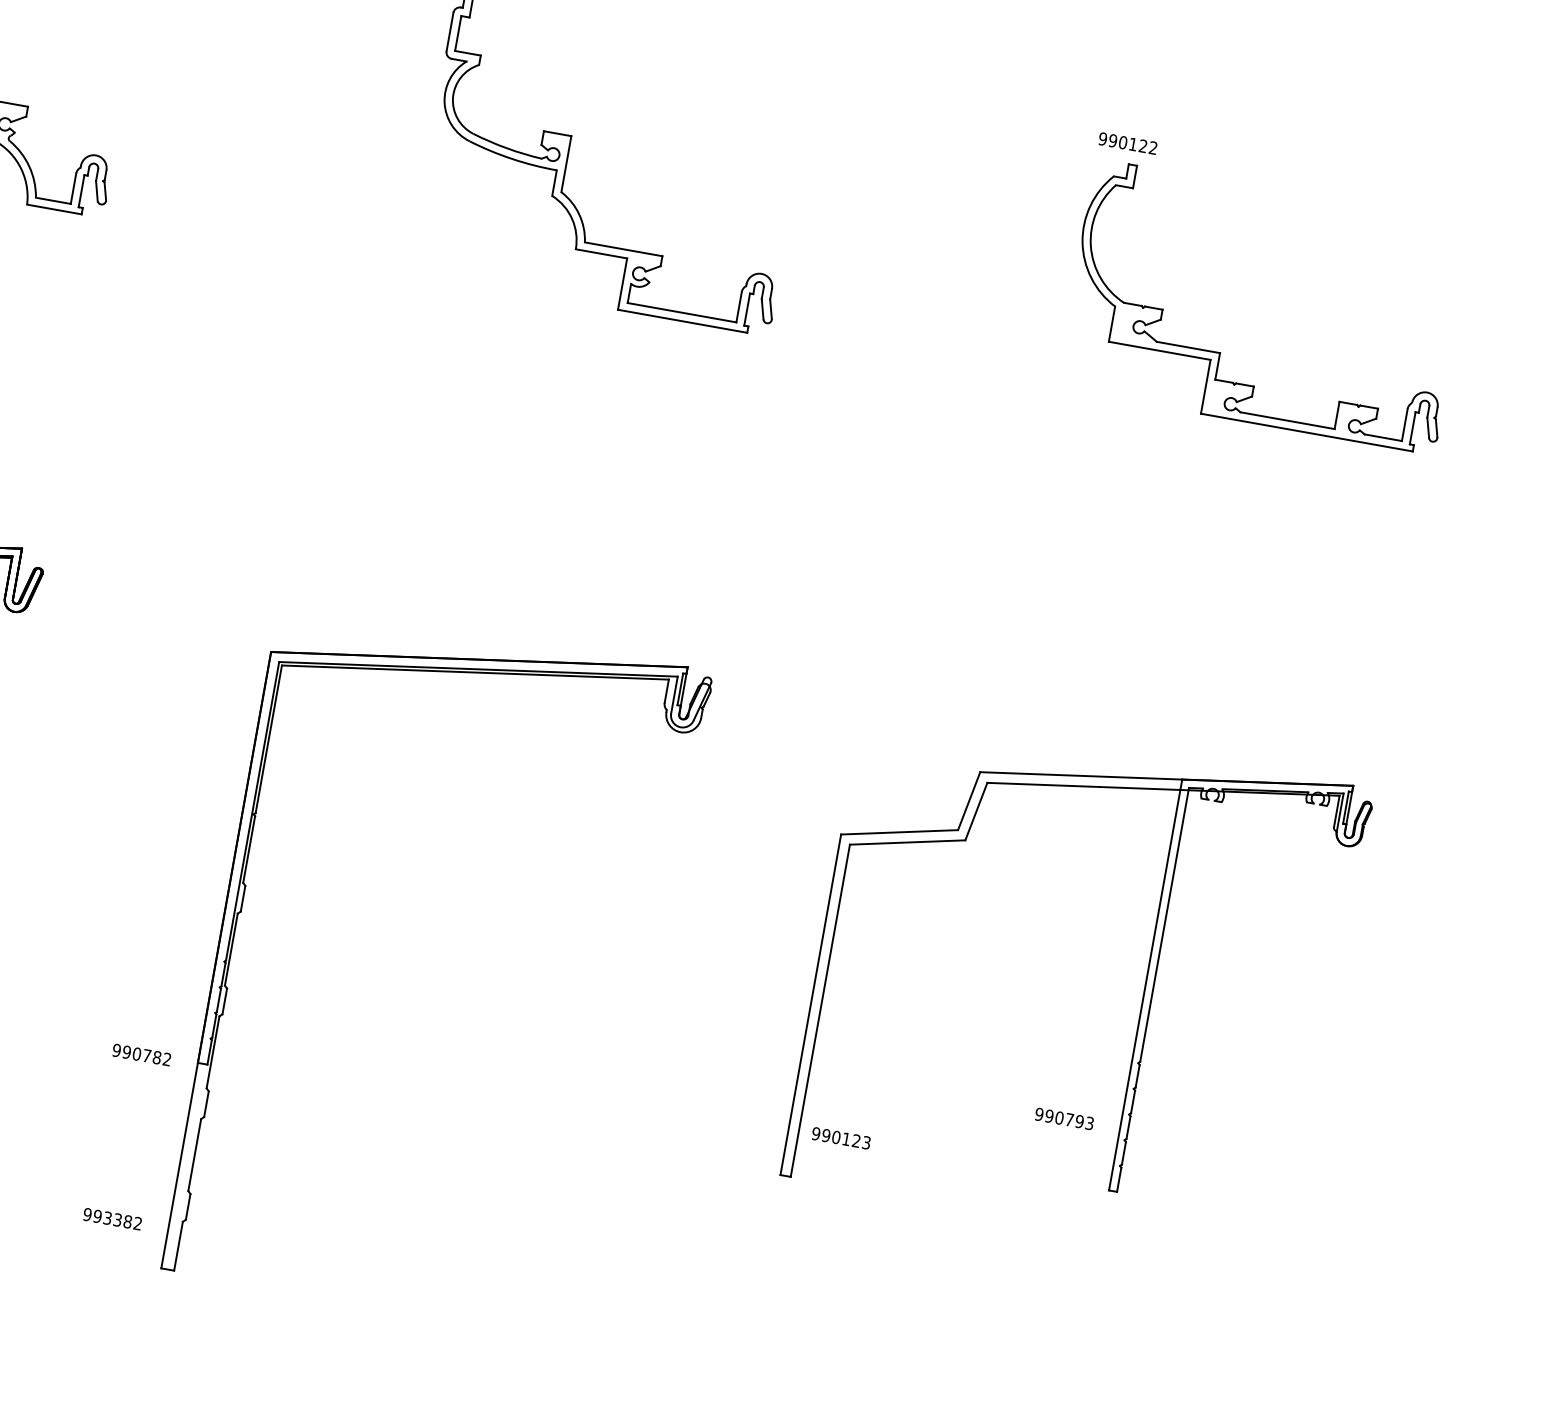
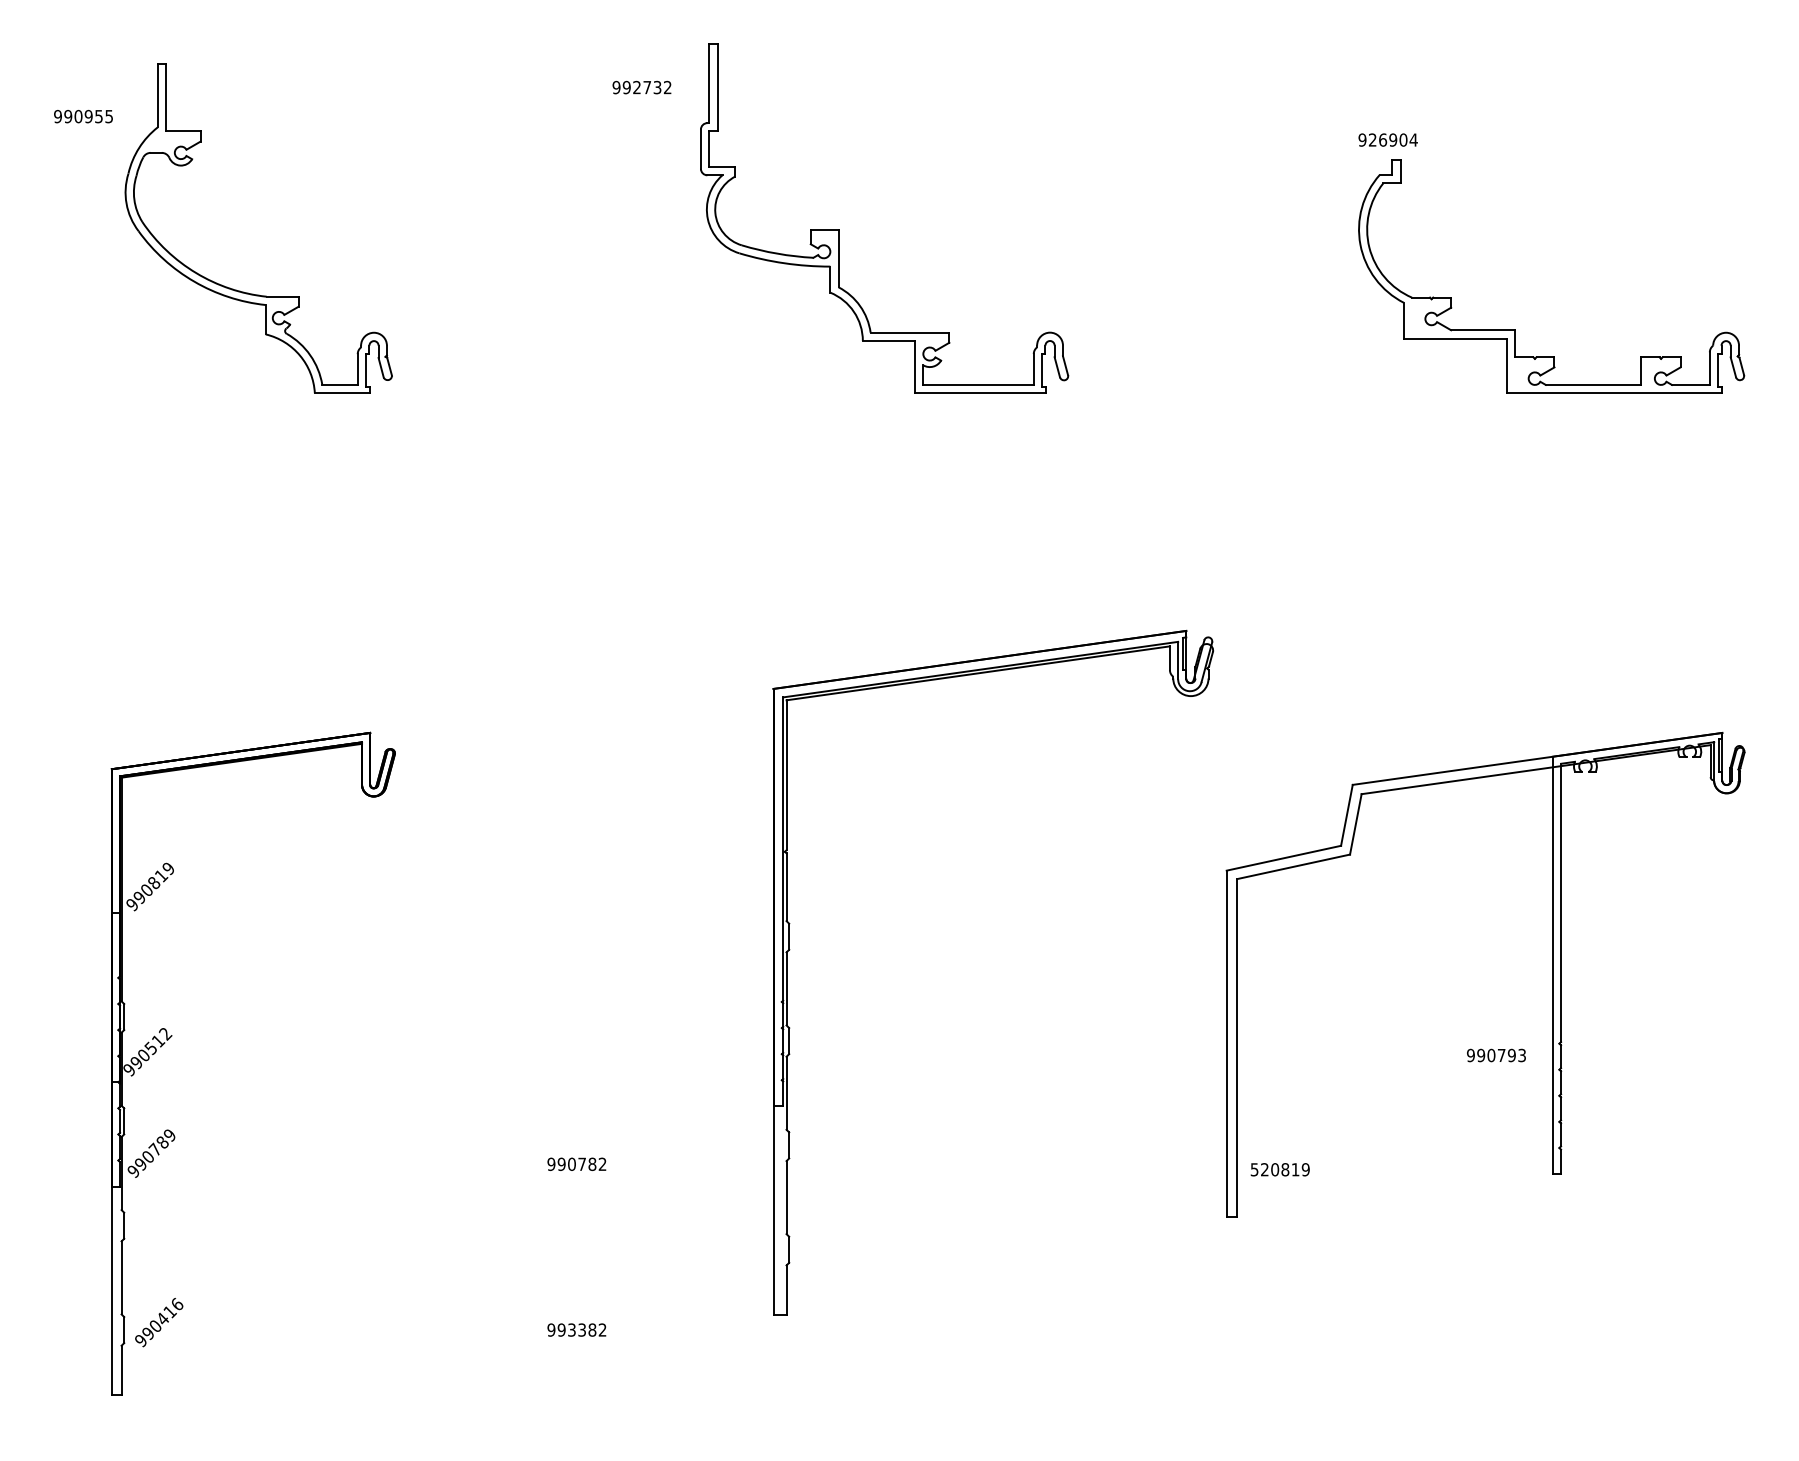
text: (1132, 143) -> (1392, 139), 990122 -> 926904
part: (242, 911) -> (790, 949), moved
text: (141, 1054) -> (576, 1163), moved
text: (1064, 1118) -> (1496, 1055), moved
text: (840, 1137) -> (1279, 1169), 990123 -> 520819
text: (112, 1218) -> (576, 1329), moved

